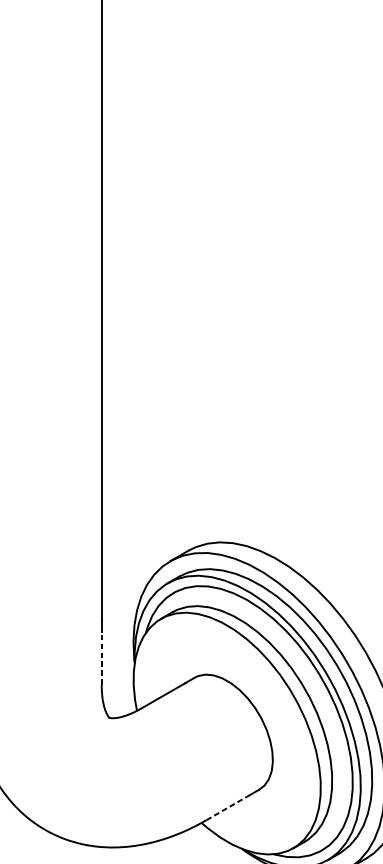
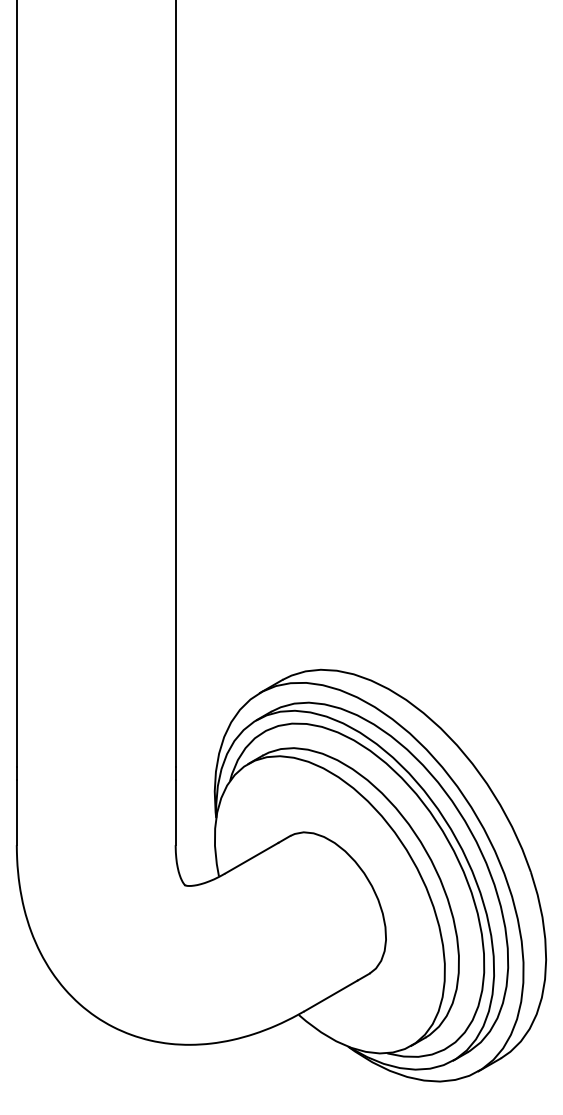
line: (101, 658) -> (175, 812), dashed -> solid
line: (228, 807) -> (331, 995), dashed -> solid

